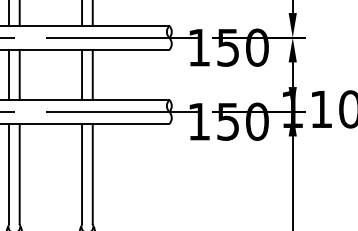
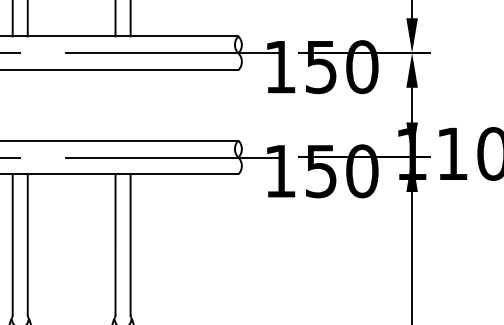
line: (8, 75) -> (12, 105), removed
line: (19, 75) -> (27, 105), removed
line: (82, 75) -> (115, 105), removed
line: (92, 75) -> (130, 105), removed

